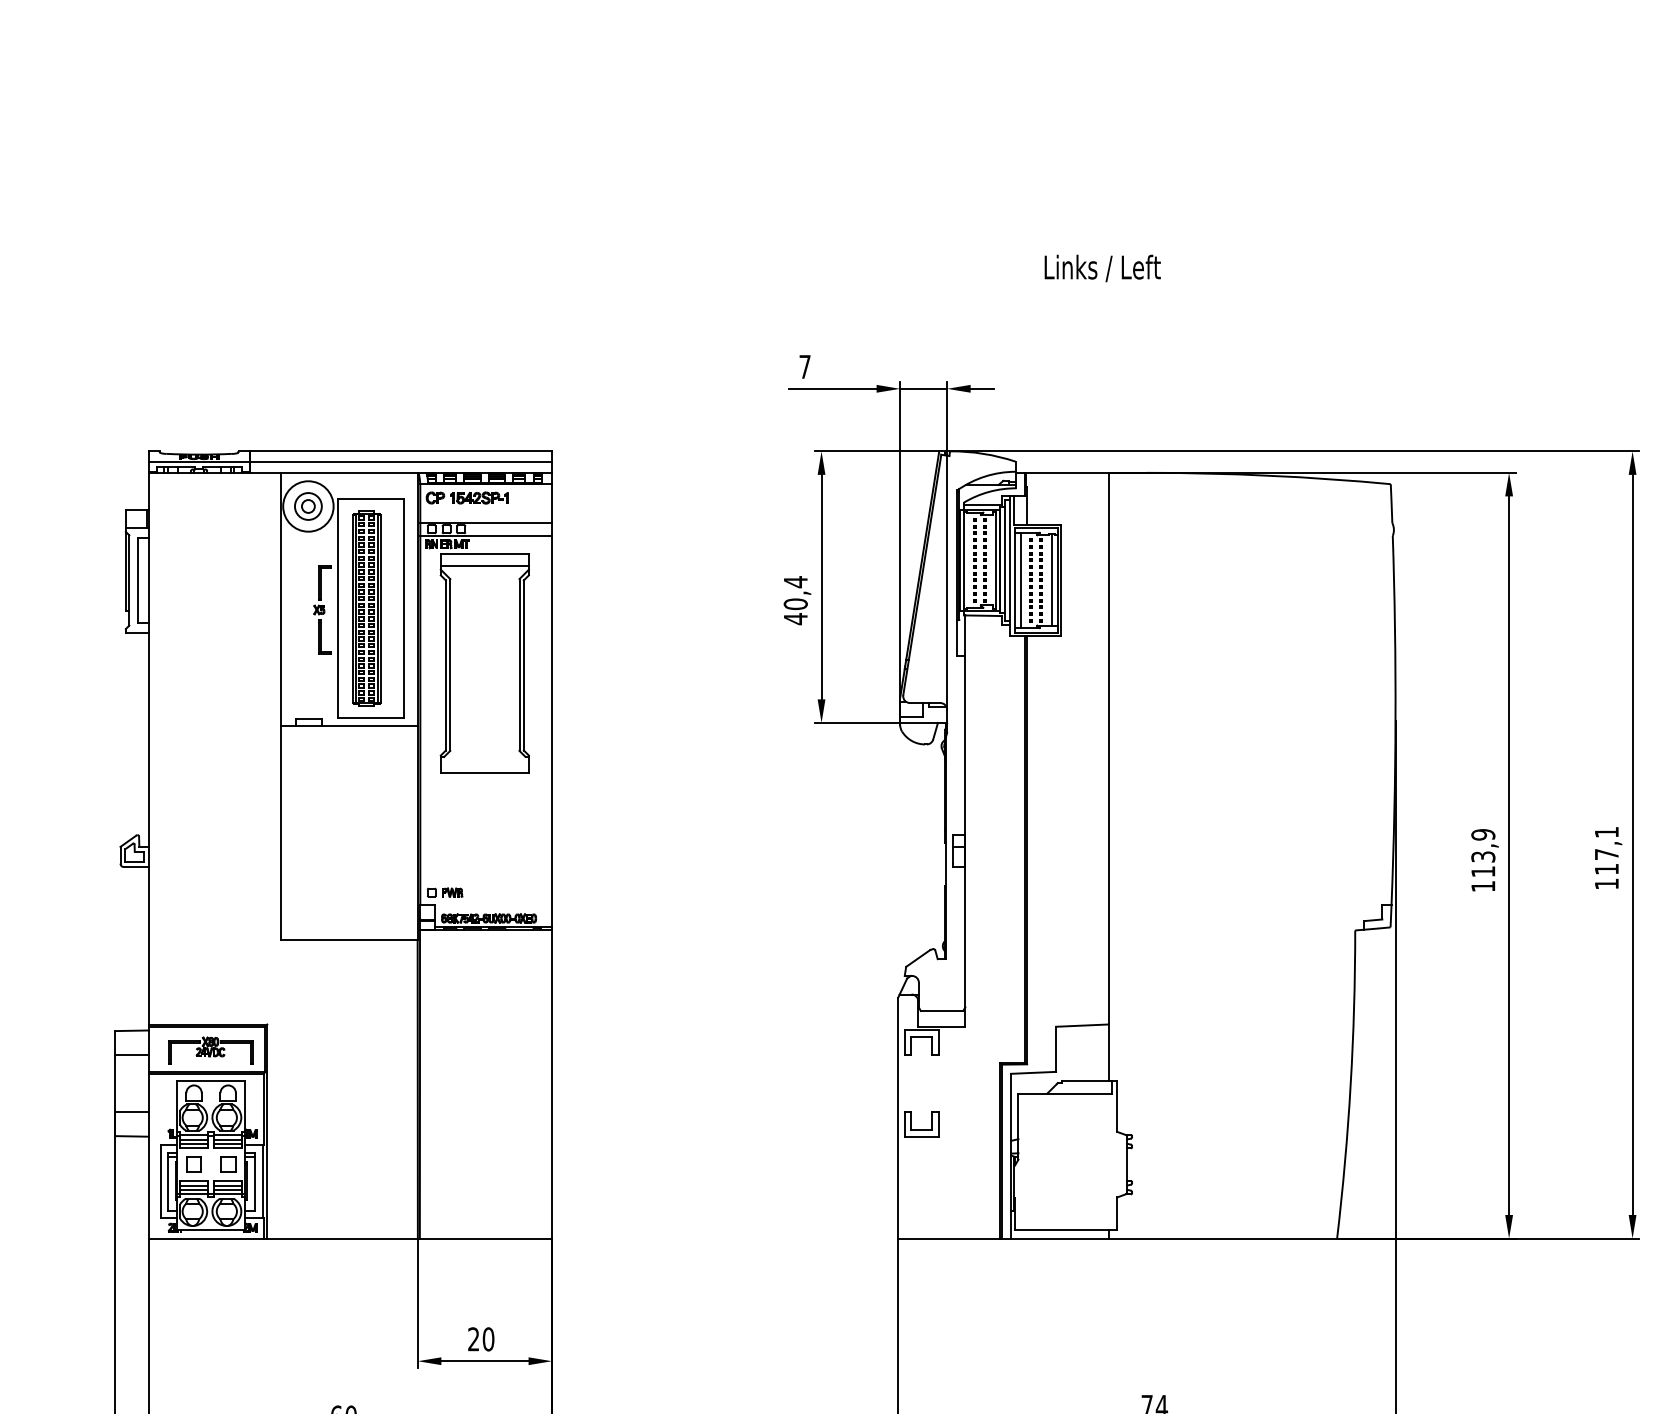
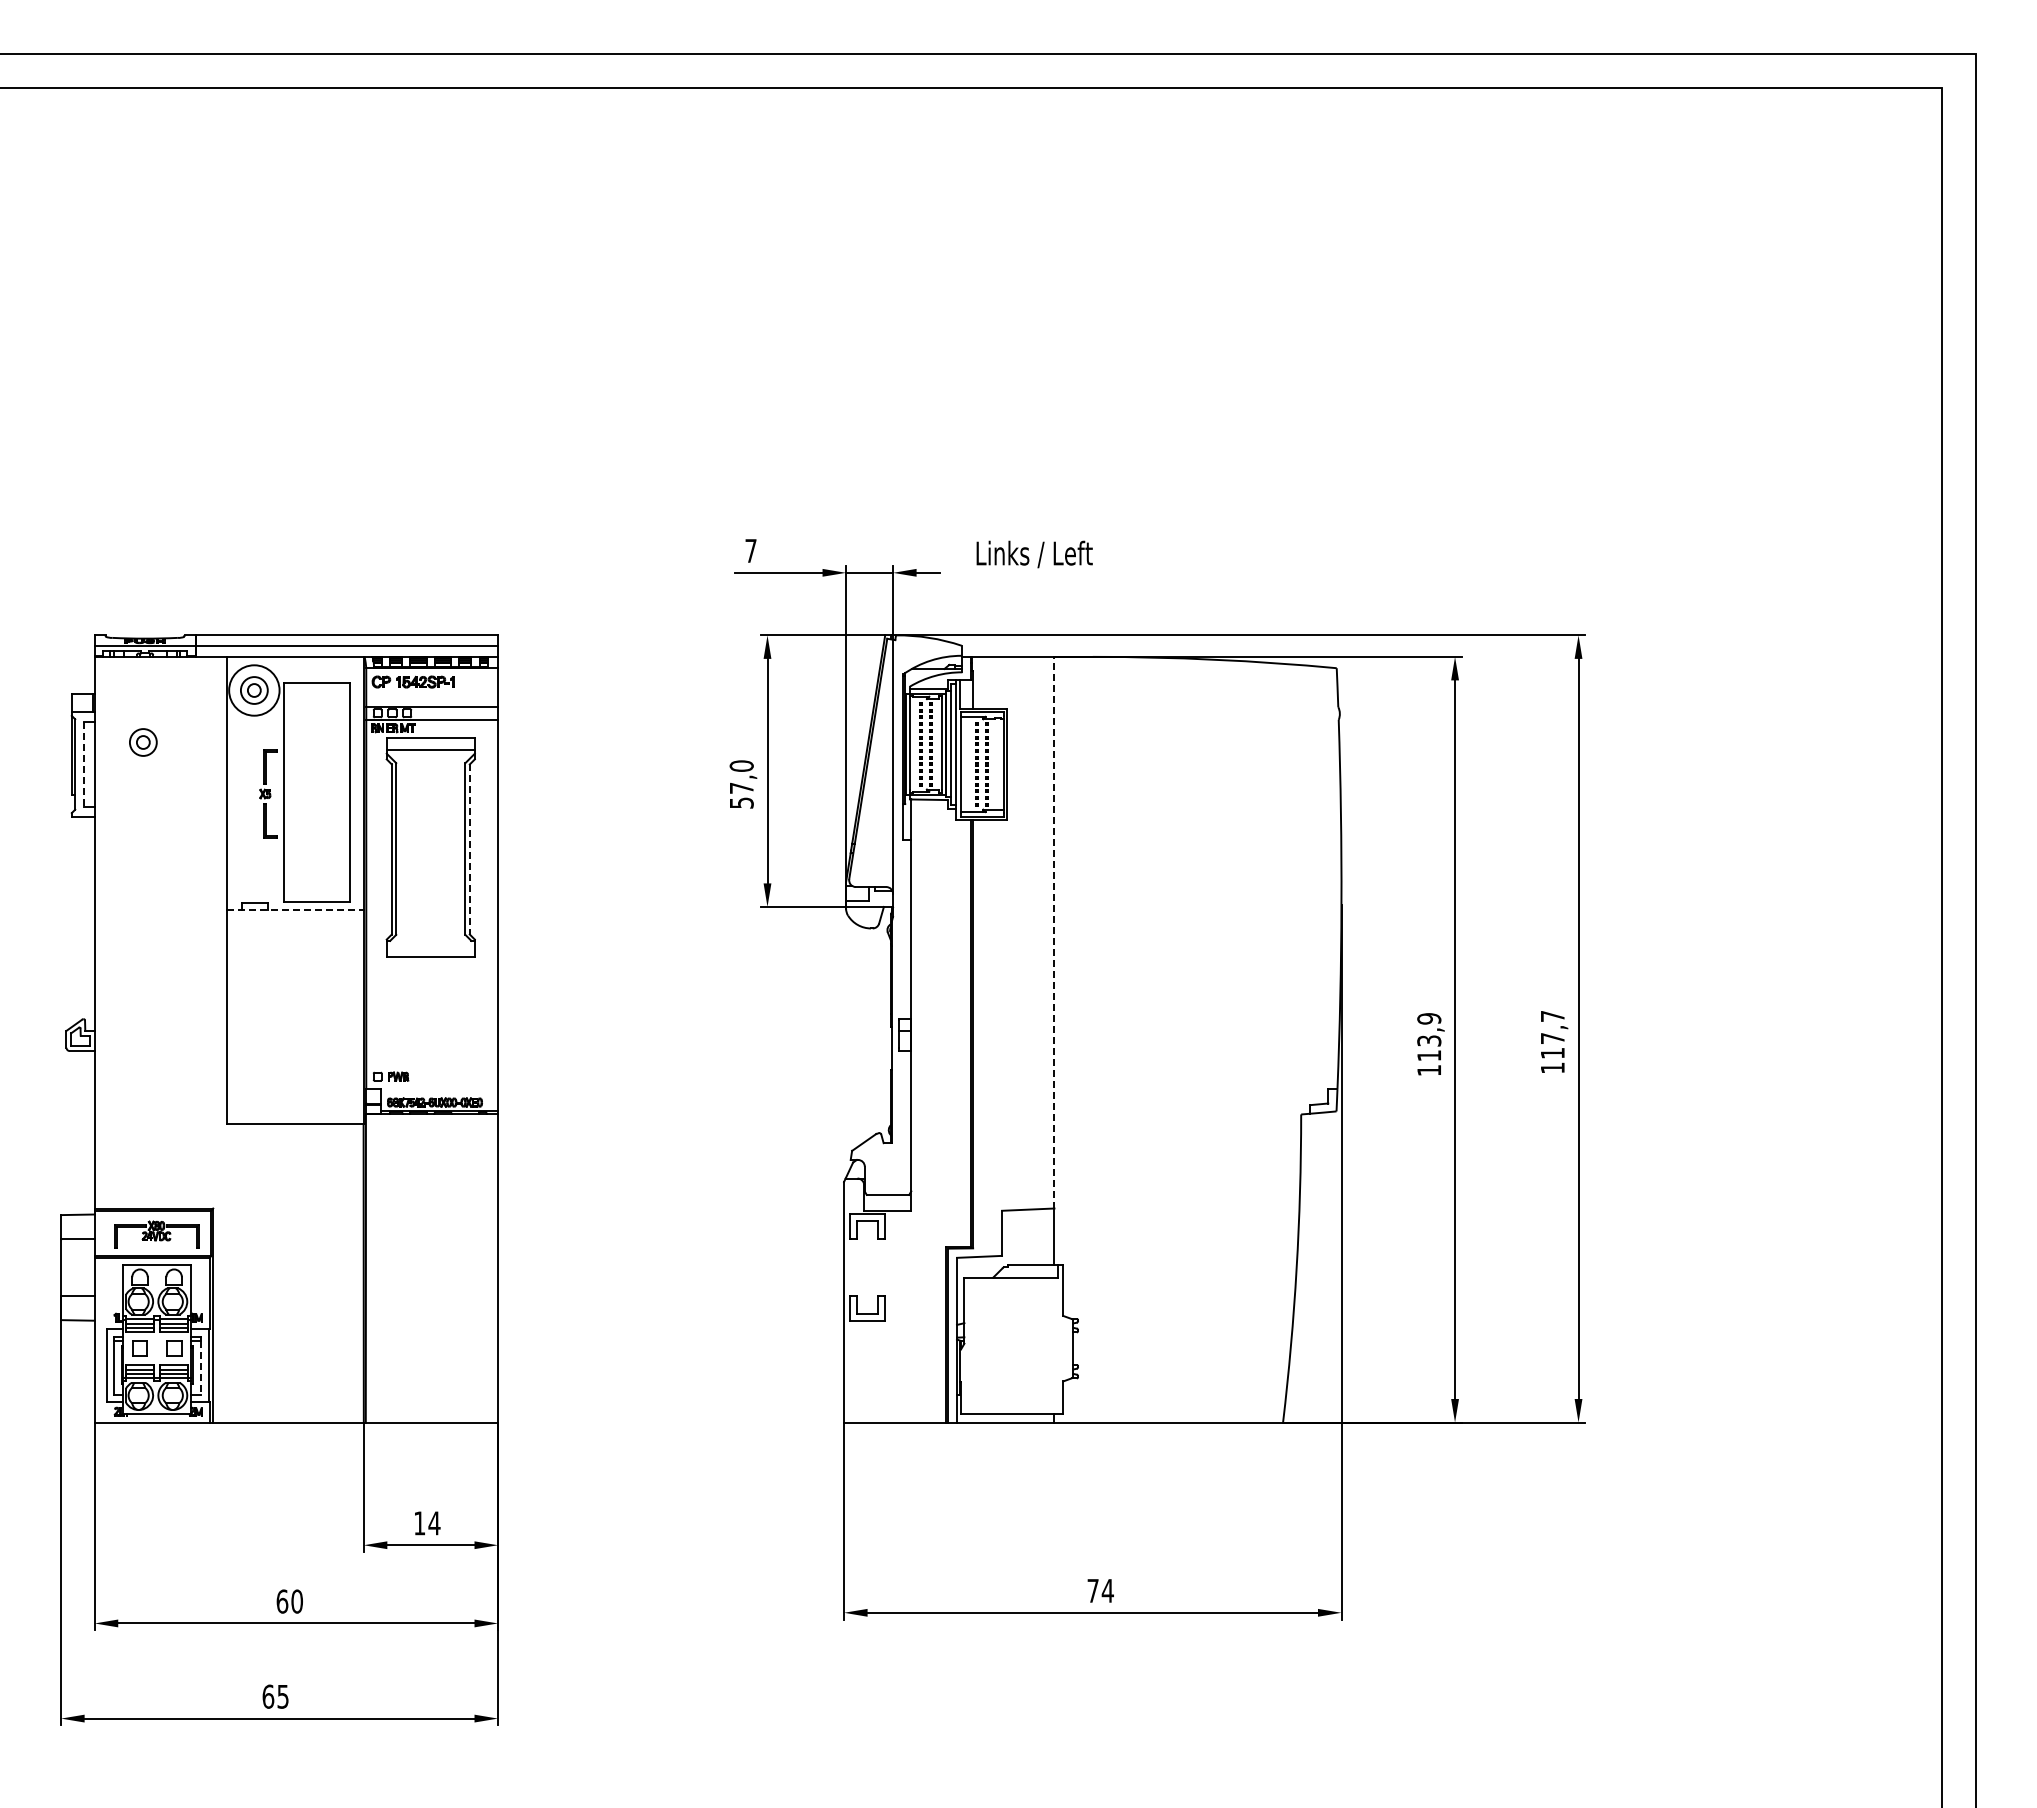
text: (1102, 268) -> (1034, 554), moved
part: (197, 558) -> (143, 742), added
line: (1051, 579) -> (997, 763), removed
line: (137, 580) -> (83, 764), solid -> dashed
line: (1020, 580) -> (966, 764), removed
text: (795, 600) -> (741, 784), 40,4 -> 57,0
part: (366, 608) -> (312, 792), removed
line: (523, 665) -> (469, 849), solid -> dashed
line: (349, 725) -> (295, 909), solid -> dashed
line: (1108, 748) -> (1054, 932), solid -> dashed
text: (1606, 832) -> (1552, 1016), 117,1 -> 117,7
line: (254, 1184) -> (200, 1368), solid -> dashed
text: (481, 1339) -> (427, 1523), 20 -> 14

